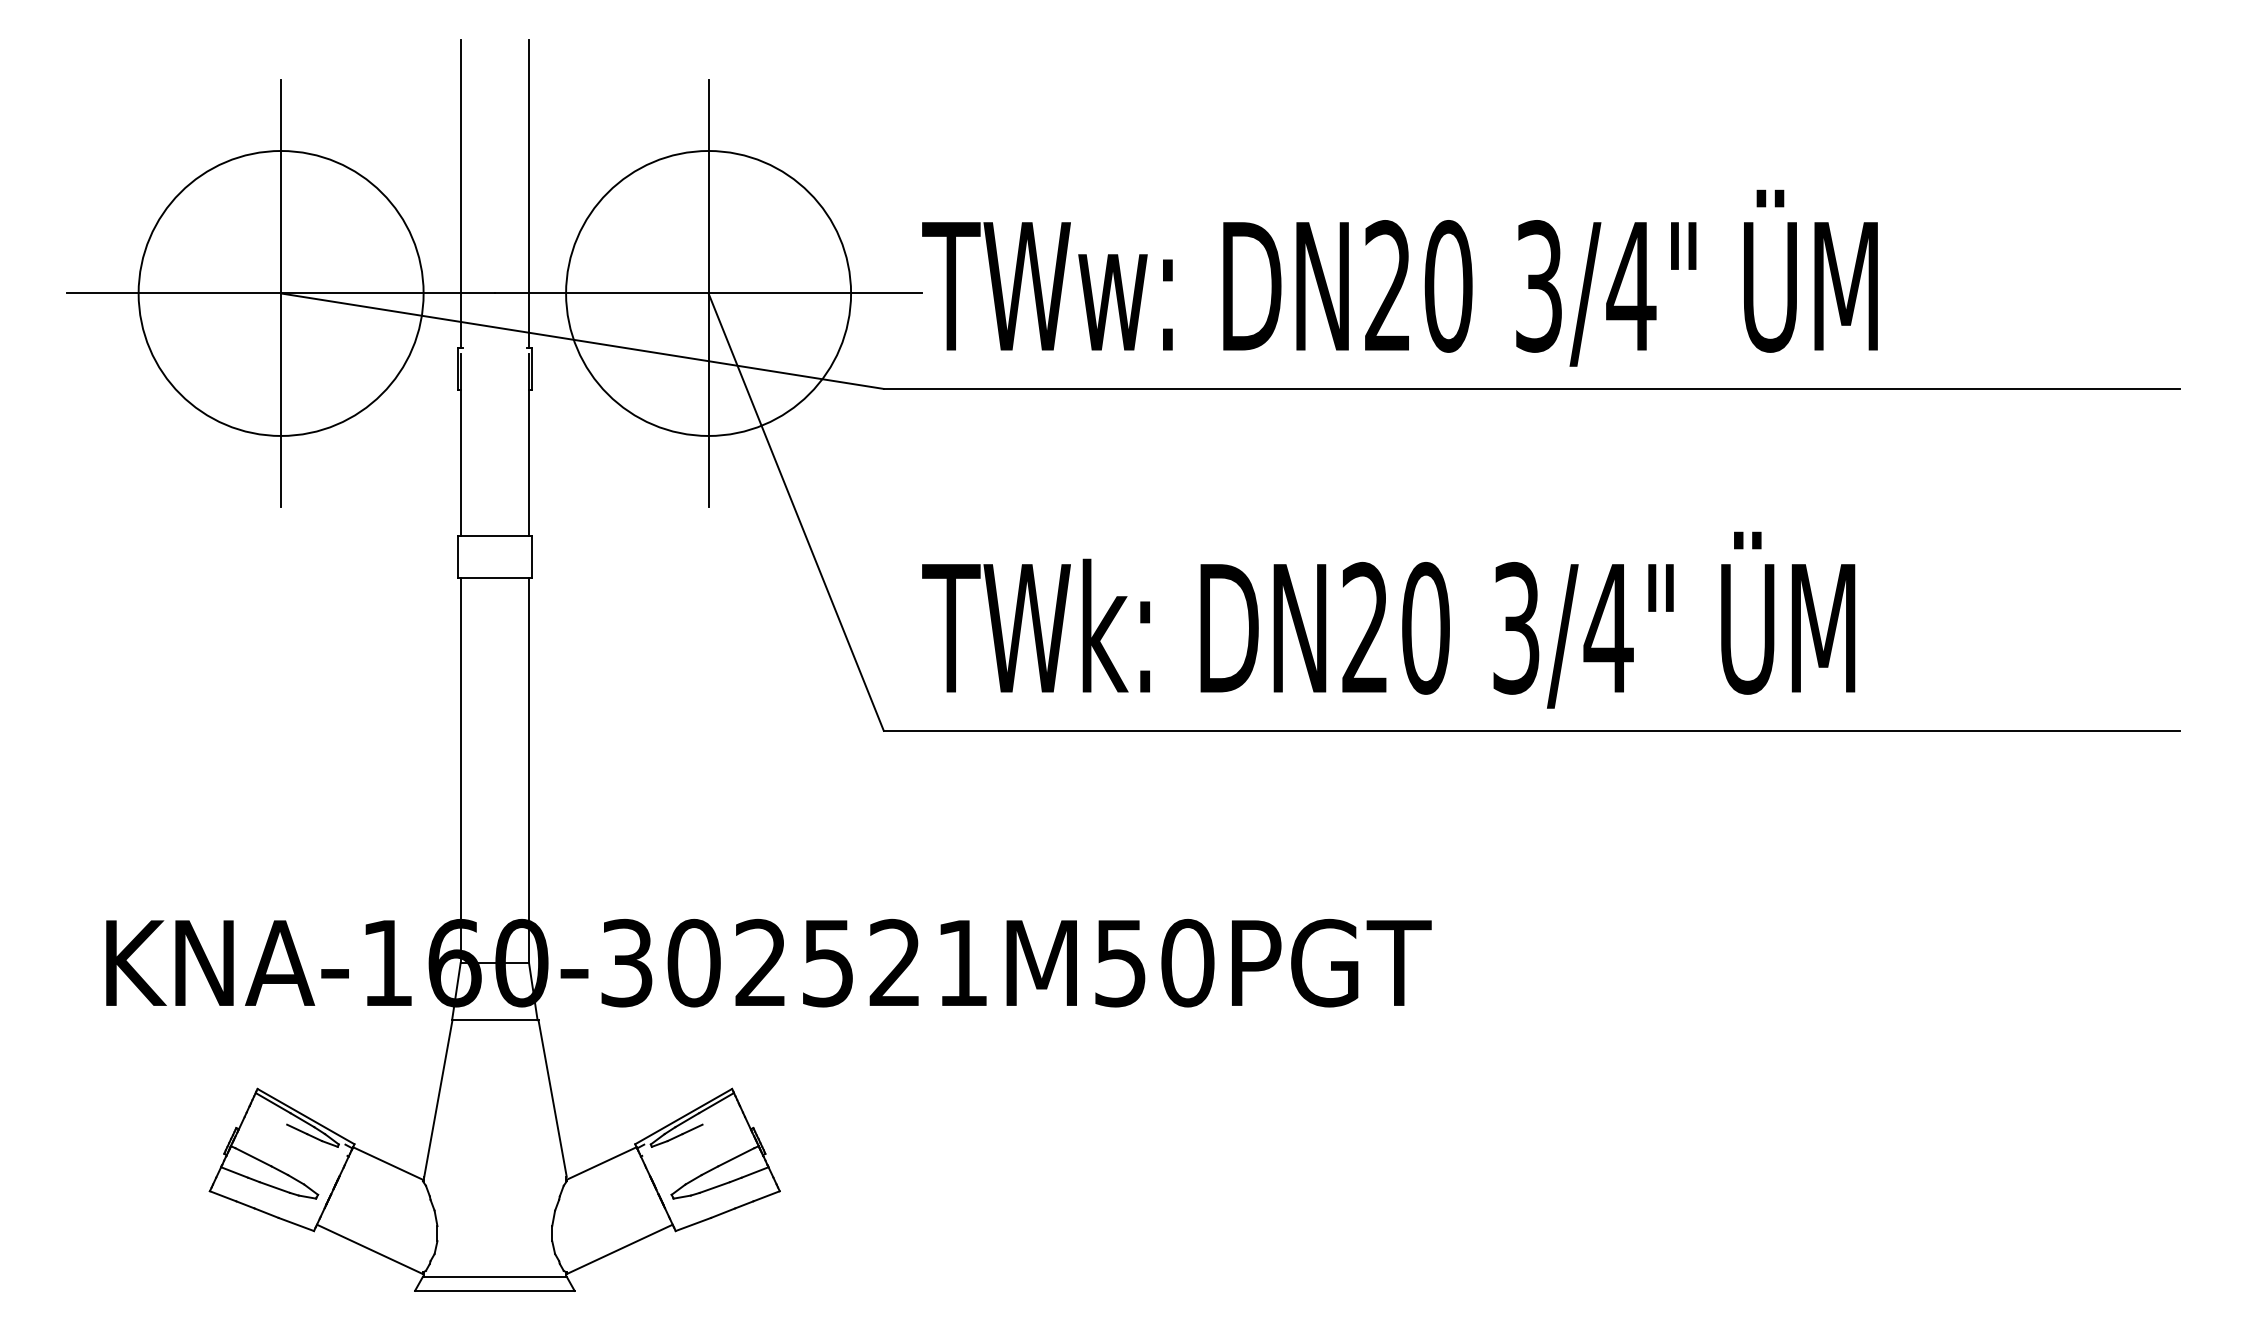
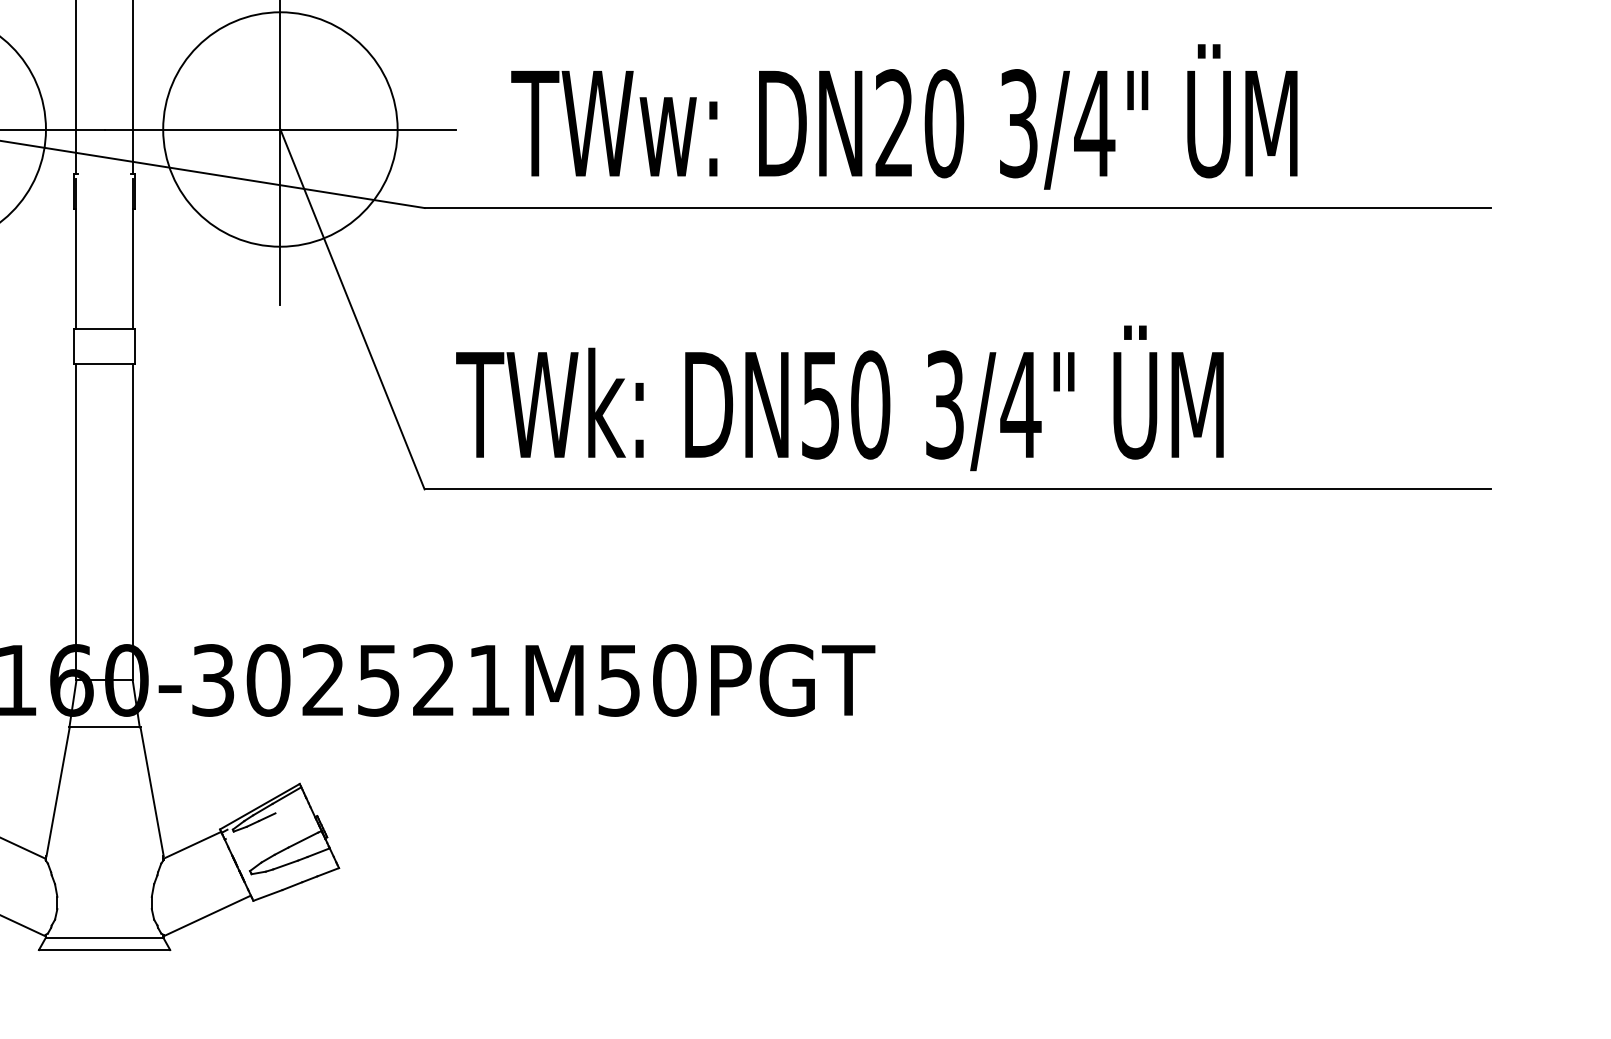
text: (1399, 277) -> (903, 116), moved
text: (1364, 627) -> (820, 404), DN20 -> DN50

